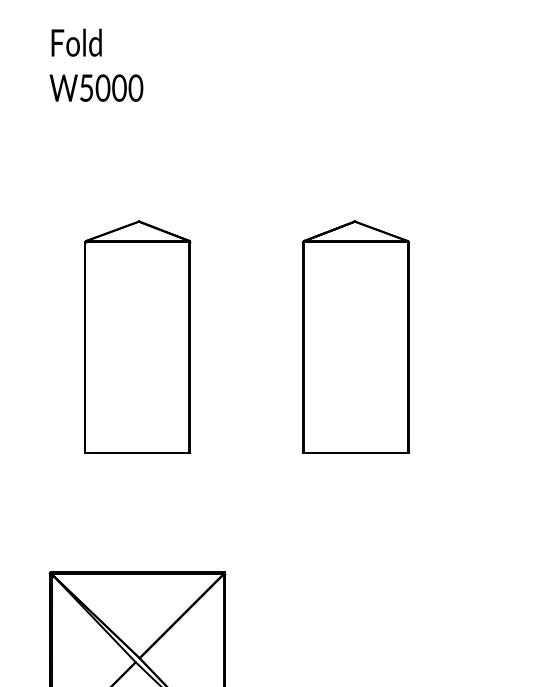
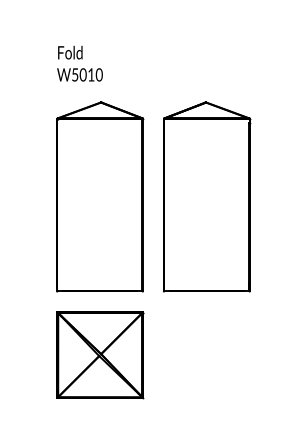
text: (117, 87) -> (90, 74), W5000 -> W5010
part: (138, 336) -> (100, 196), size x1.67
part: (356, 336) -> (207, 196), size x1.67

